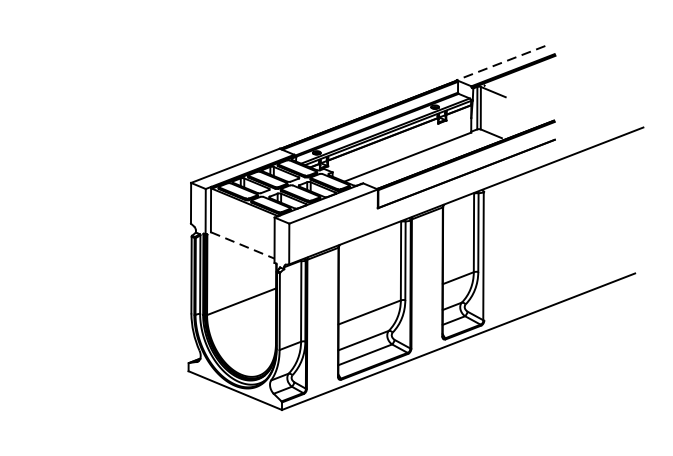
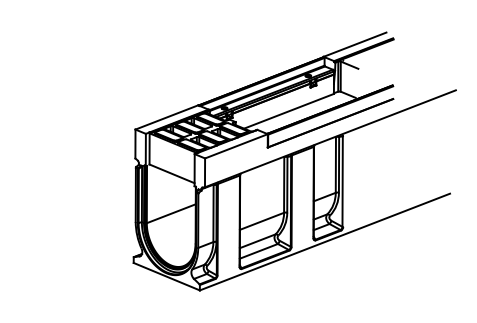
line: (501, 62) -> (355, 44), dashed -> solid
line: (243, 246) -> (172, 174), dashed -> solid

